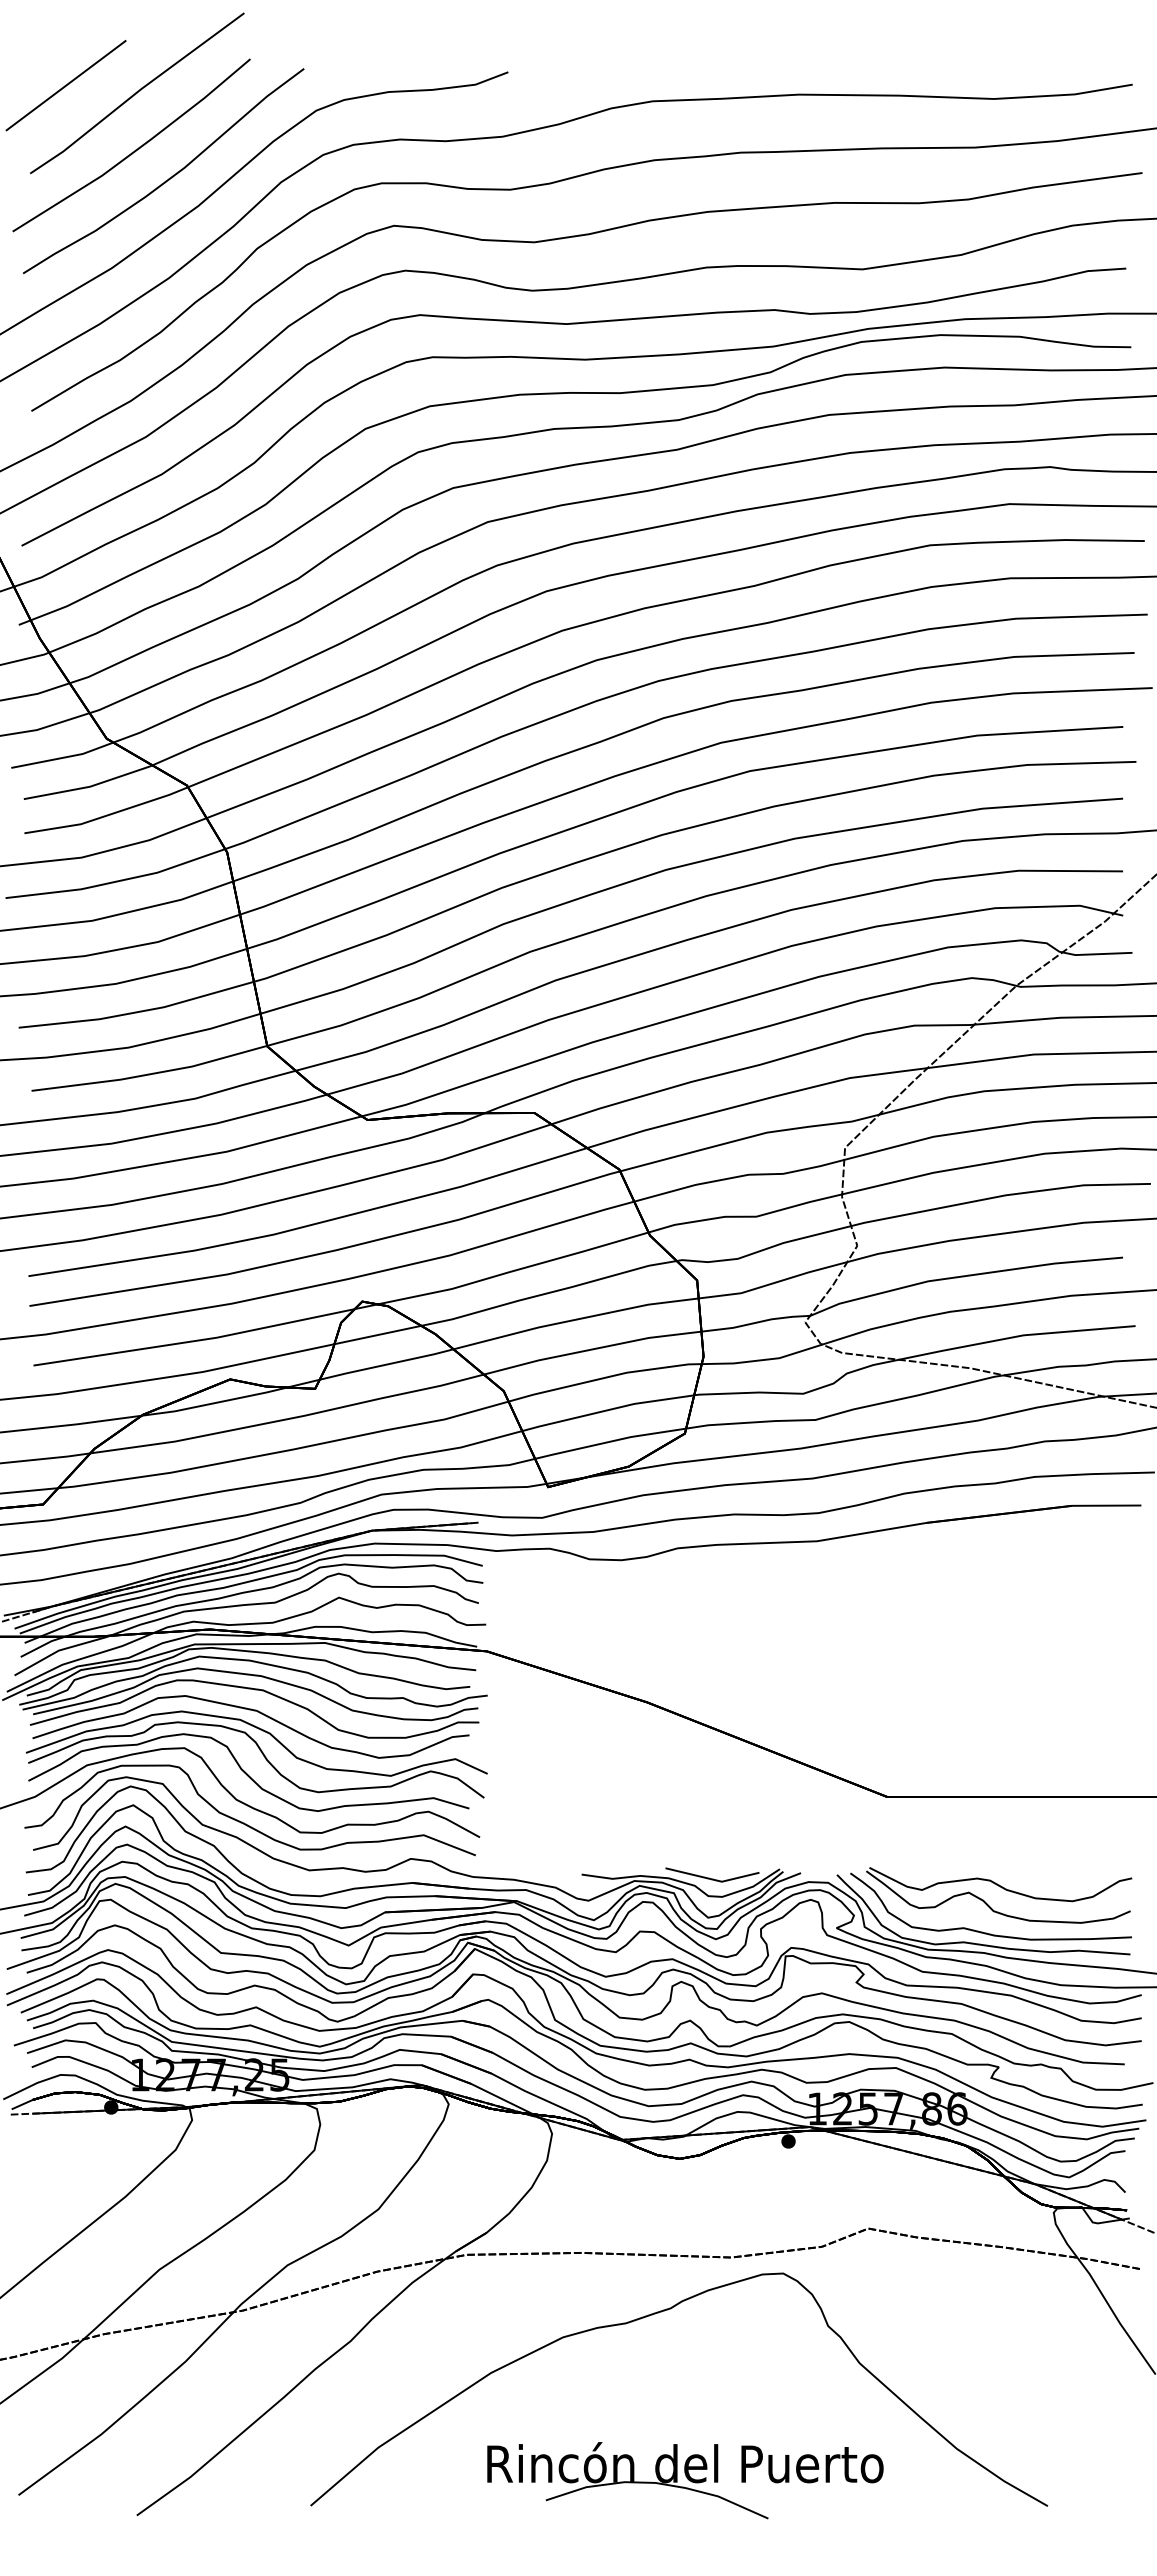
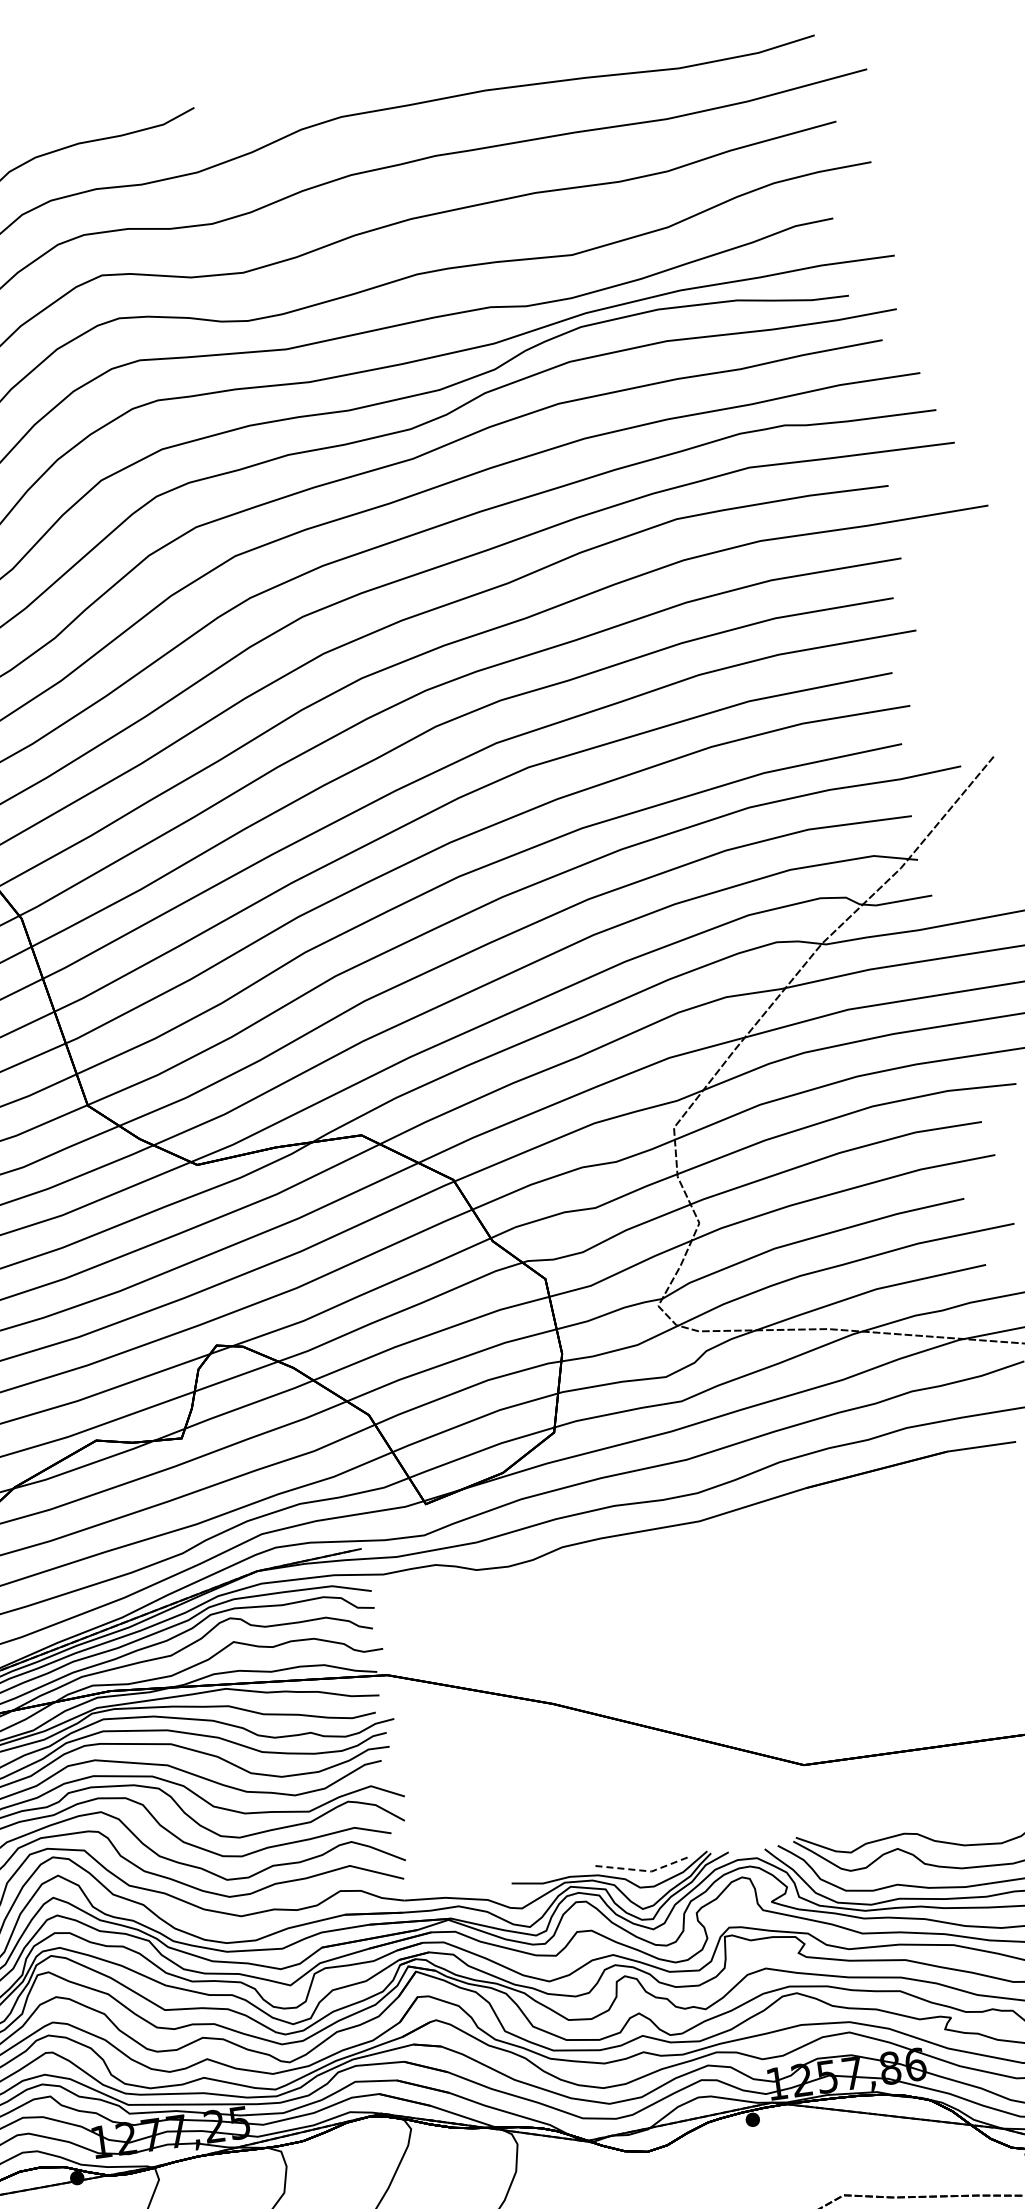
line: (712, 1879) -> (641, 1870), solid -> dashed

